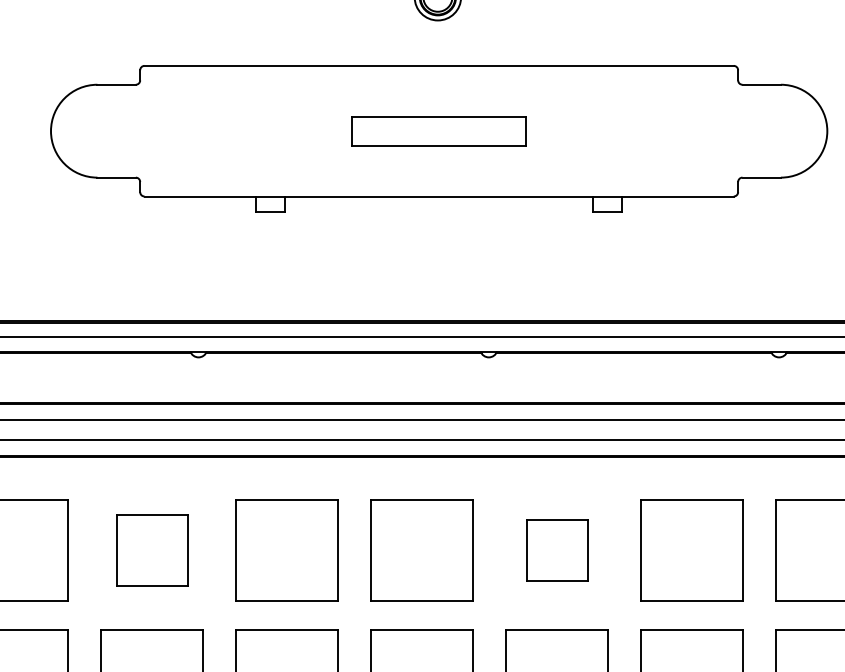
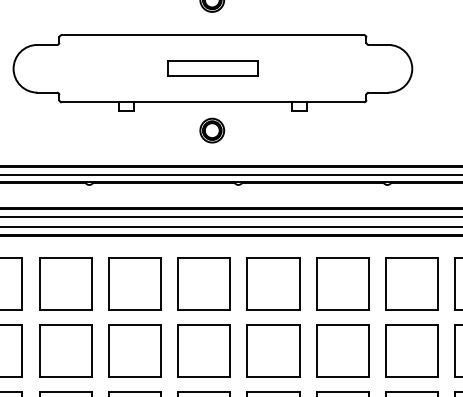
part: (438, 251) -> (212, 130), added
part: (152, 549) -> (65, 283), size x1.43
part: (557, 549) -> (273, 283), size x1.67

